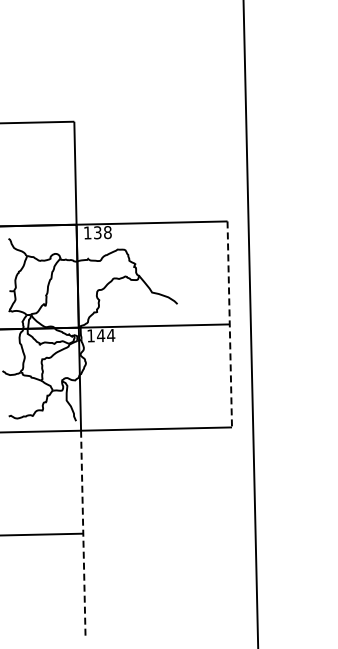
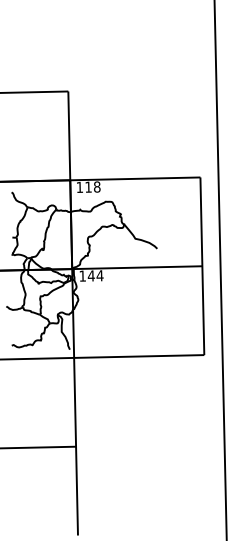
text: (97, 232) -> (88, 187), 138 -> 118
line: (229, 324) -> (202, 266), dashed -> solid
line: (83, 534) -> (76, 447), dashed -> solid

